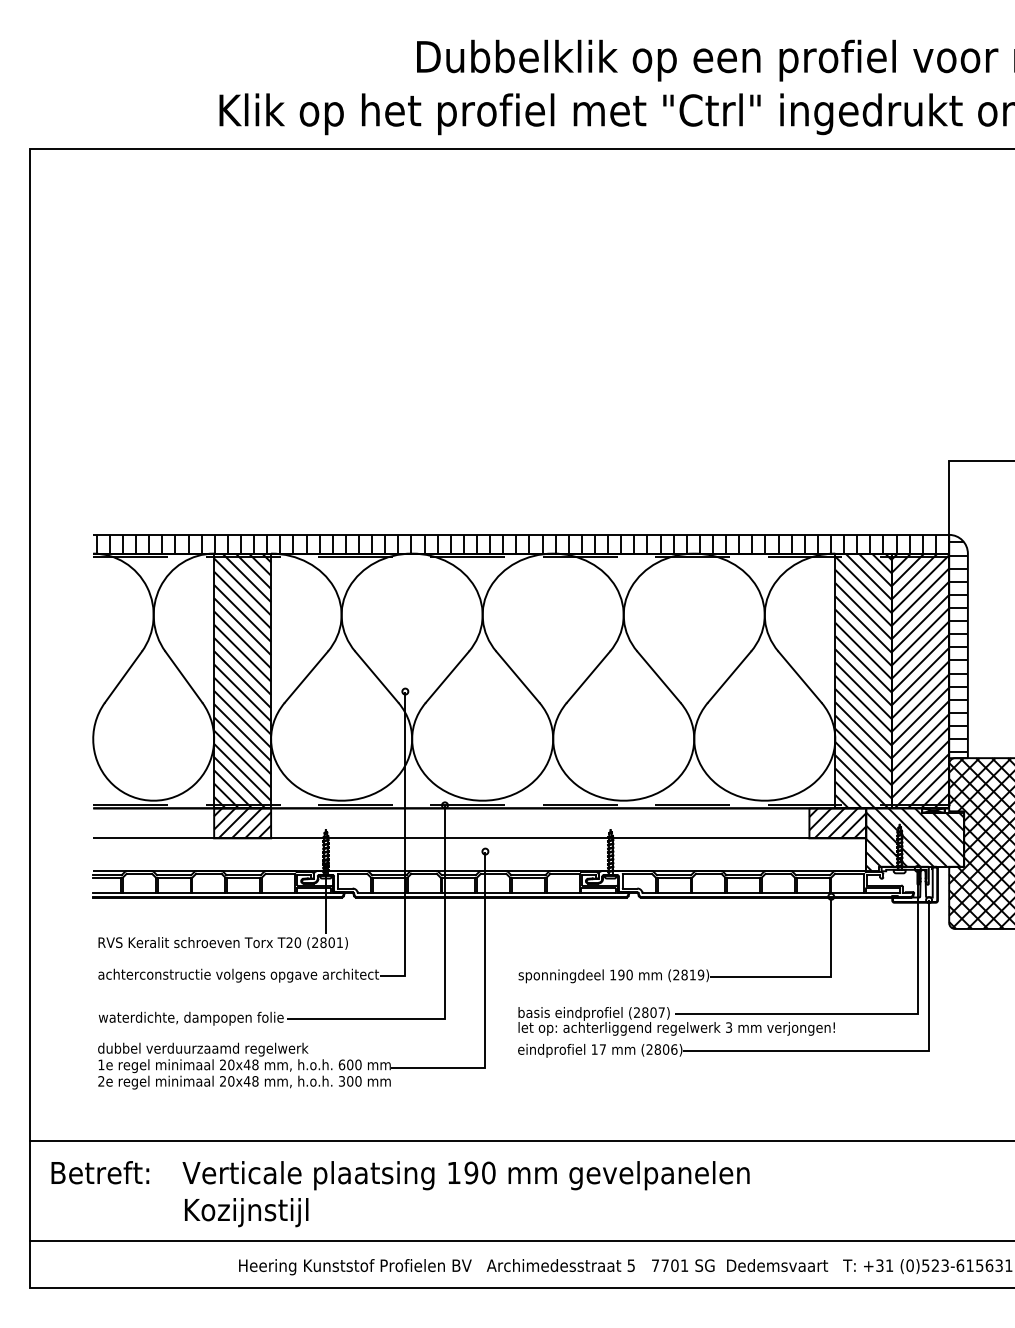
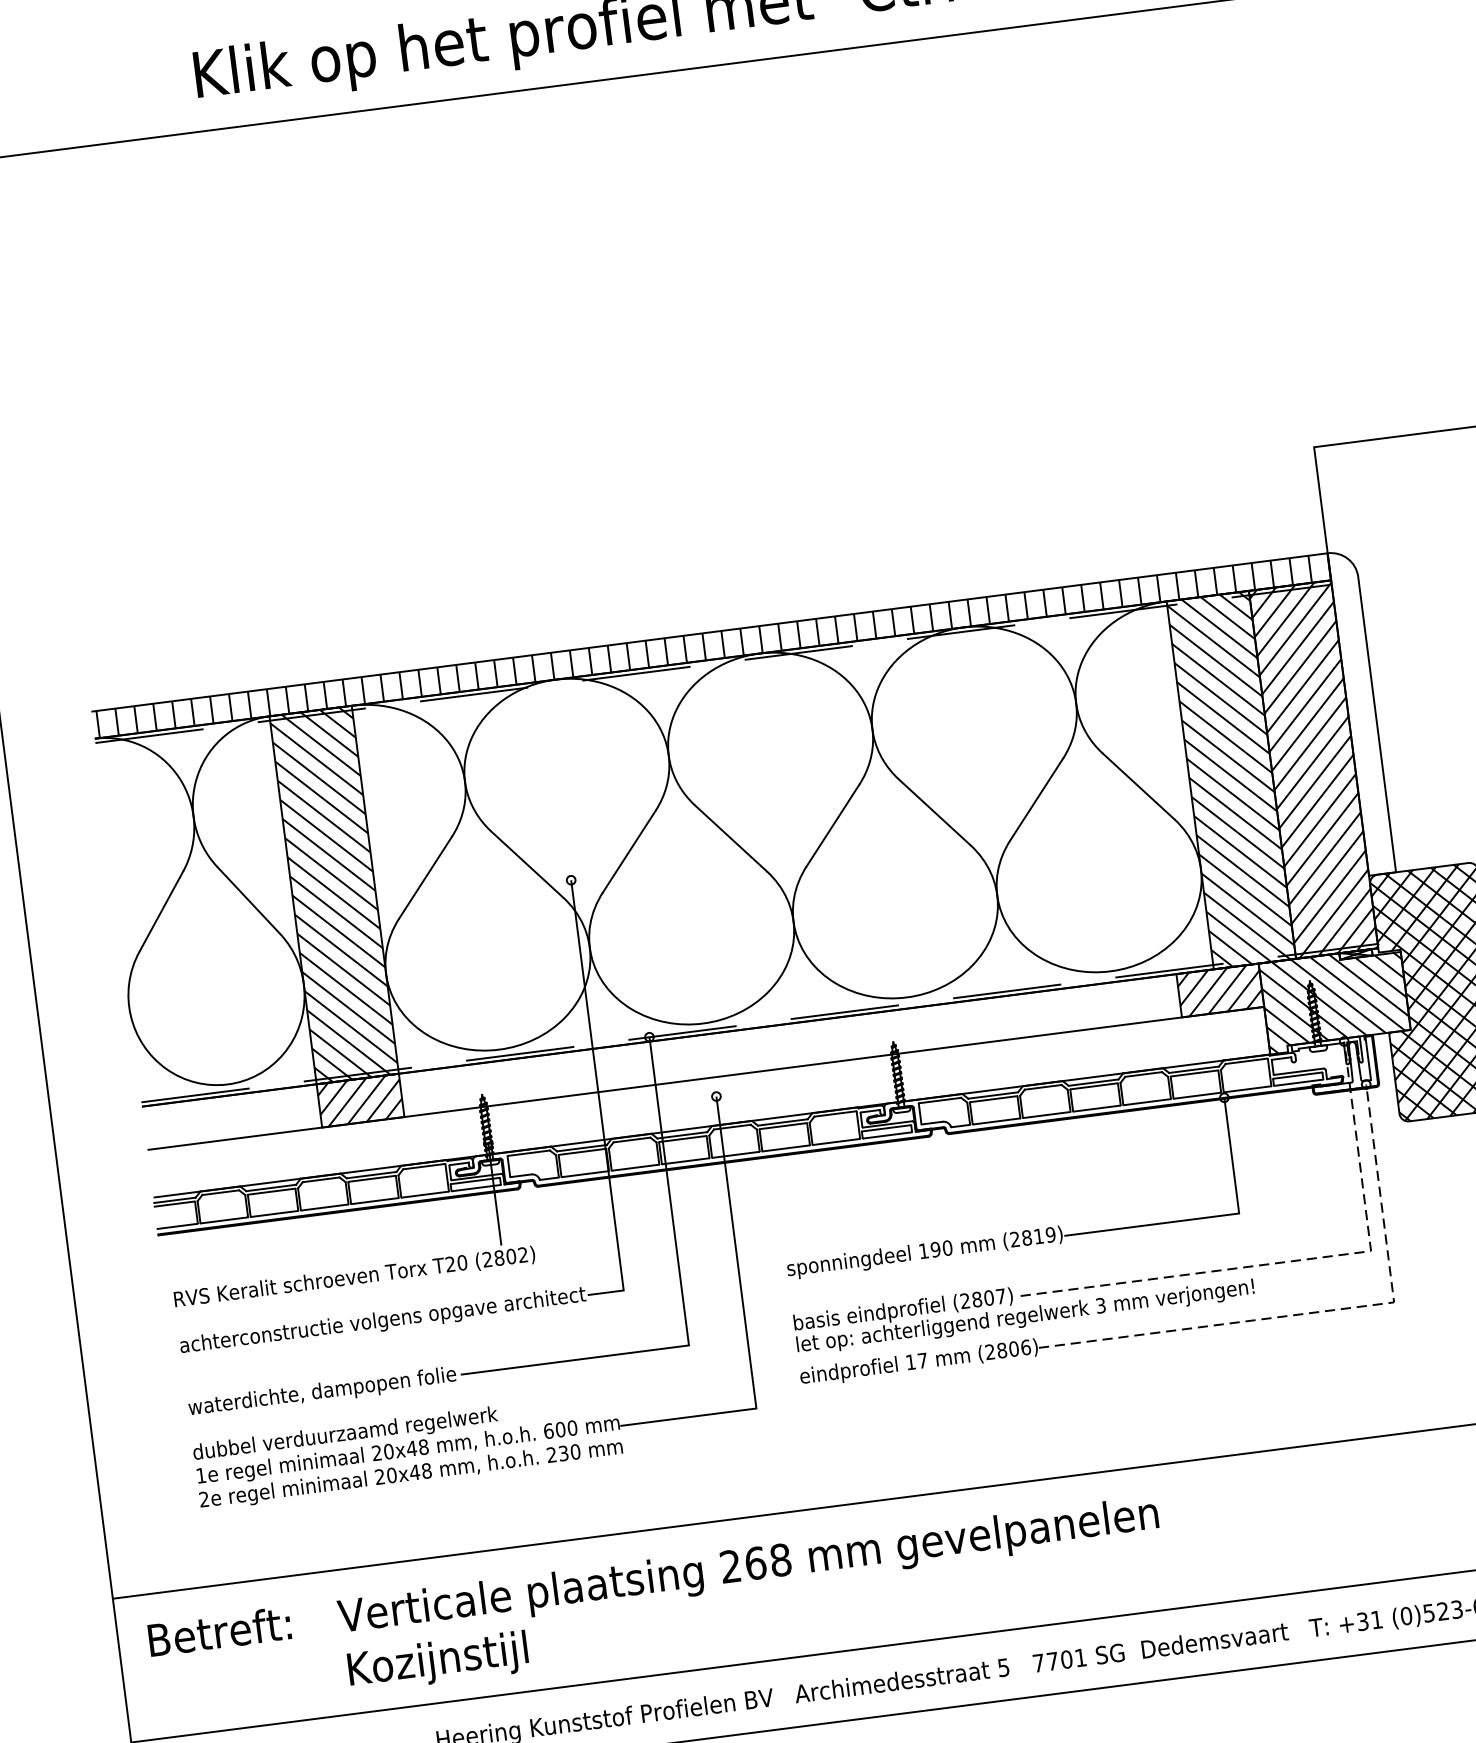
hatch: (958, 647) -> (1361, 714), removed
text: (339, 942) -> (522, 1254), (2801) -> (2802)
line: (869, 1014) -> (1301, 1260), solid -> dashed
line: (882, 1050) -> (1326, 1310), solid -> dashed
text: (346, 1081) -> (558, 1454), 300 -> 230
text: (471, 1172) -> (755, 1562), 190 -> 268

